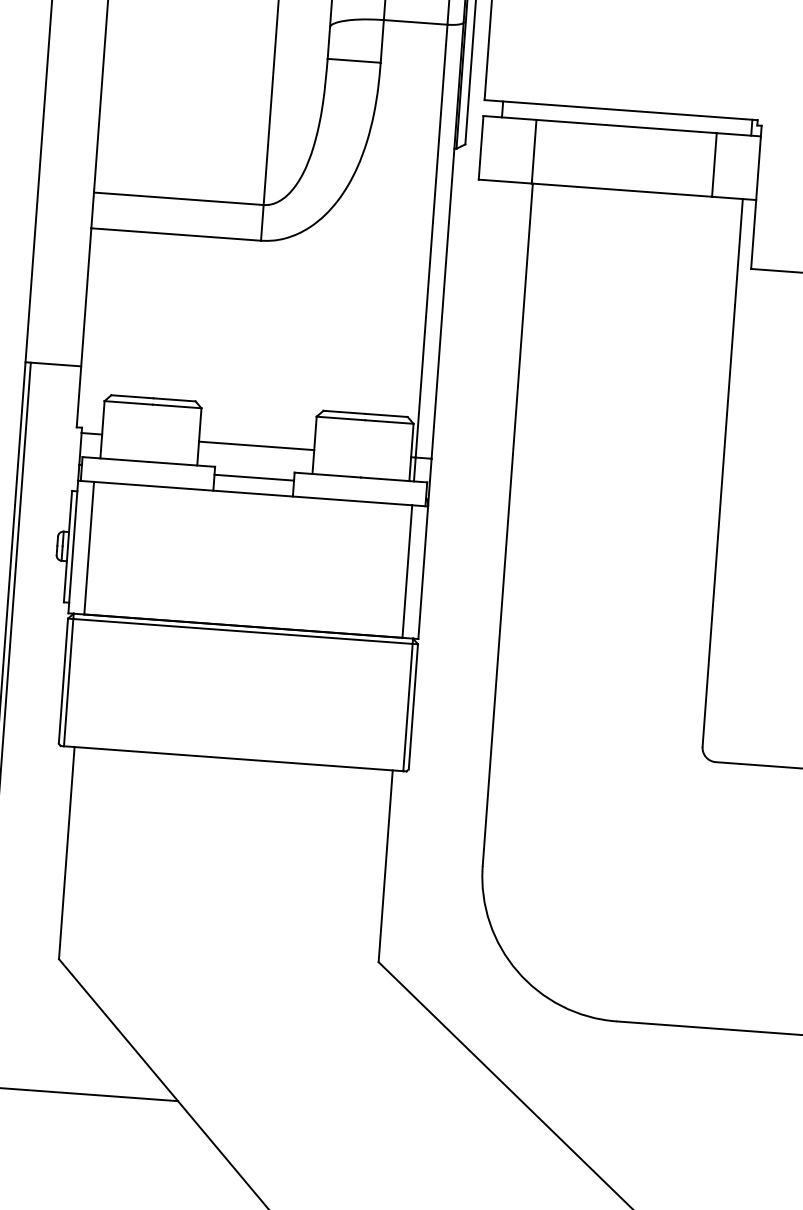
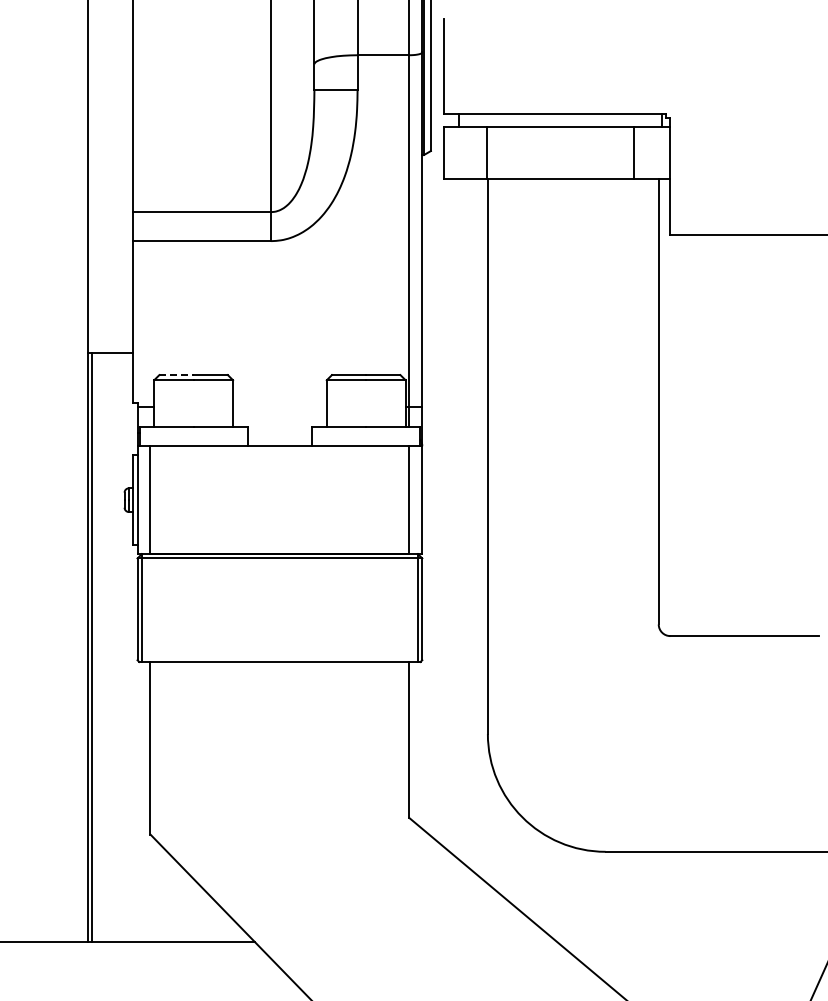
line: (133, 397) -> (177, 375), solid -> dashed
line: (256, 445) -> (279, 407), removed
line: (253, 477) -> (279, 433), removed

